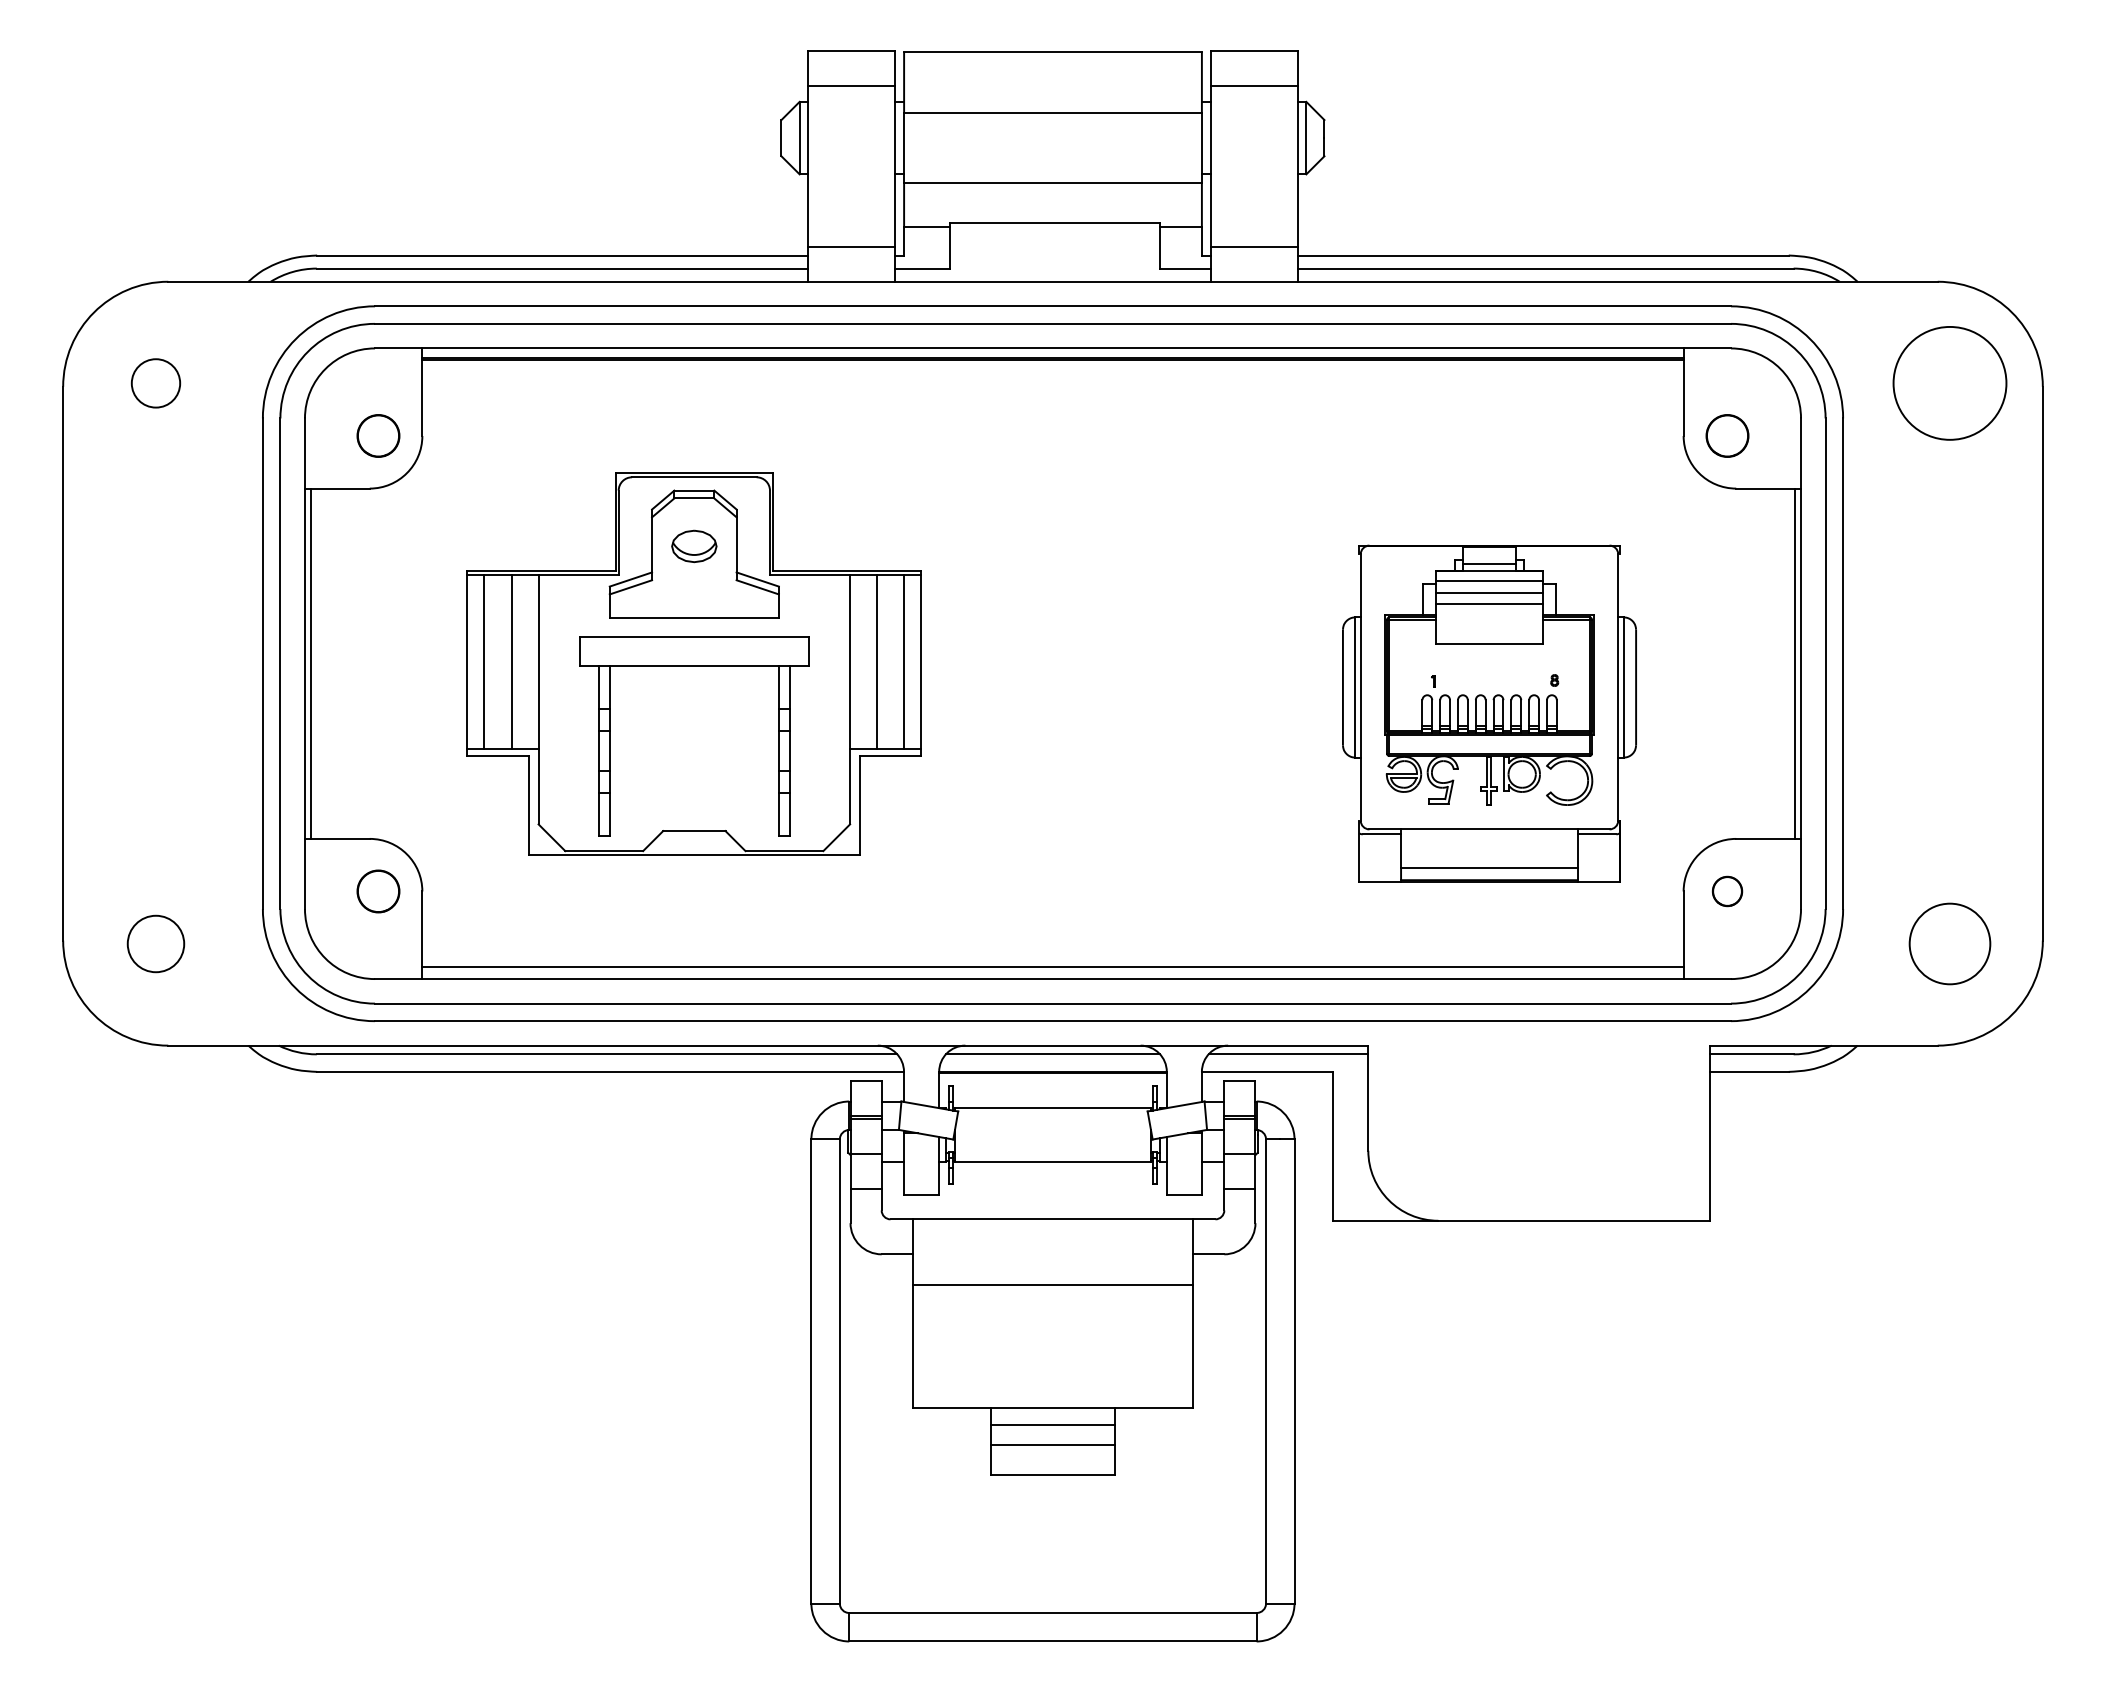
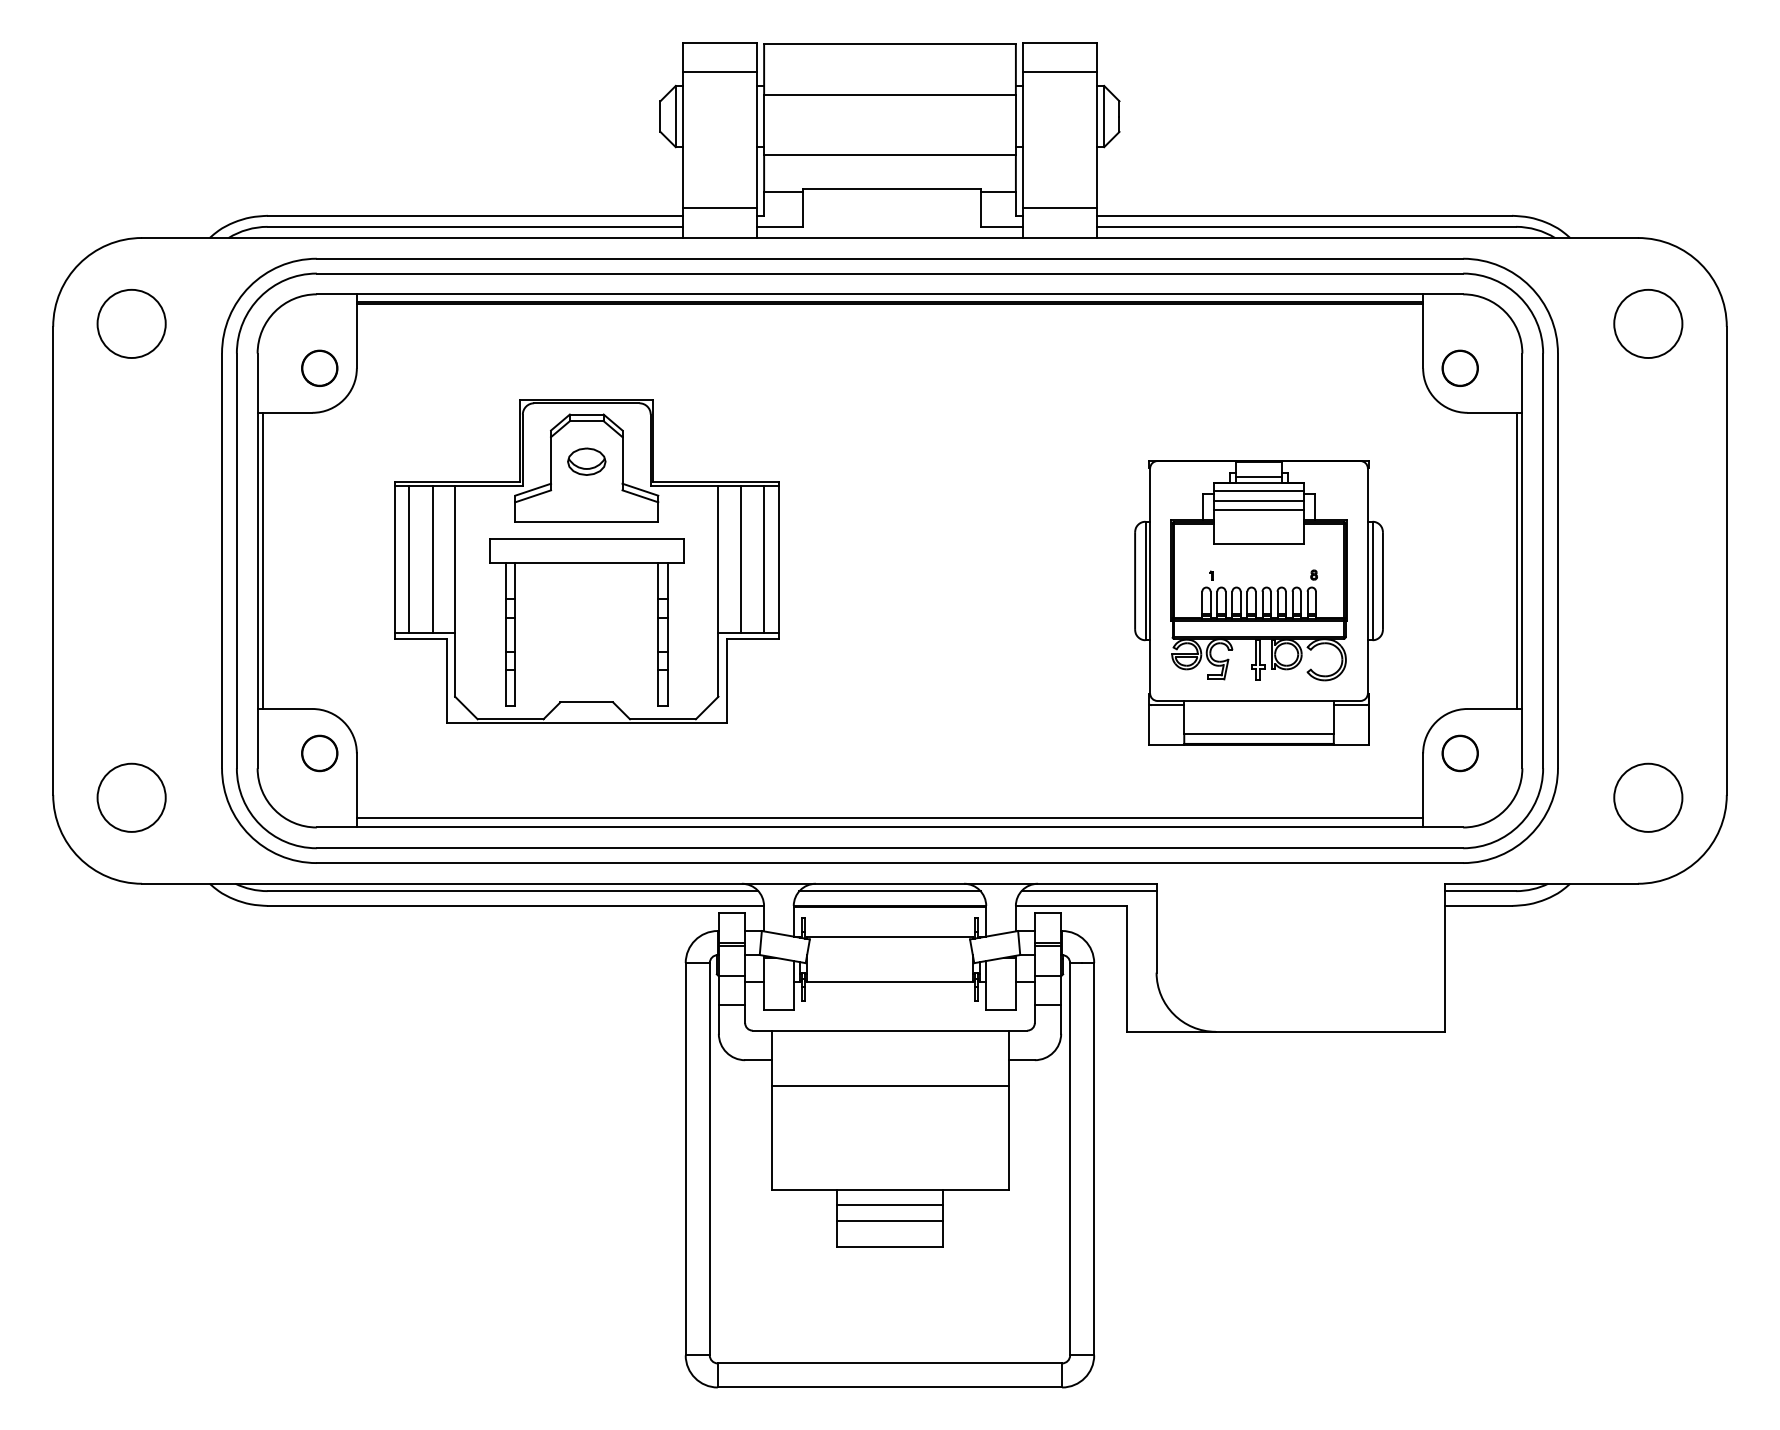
circle: (155, 383) -> (131, 324), size x1.67
circle: (1949, 383) -> (1647, 324), size x0.71
circle: (1727, 891) -> (1460, 753), size x1.43
circle: (155, 943) -> (131, 797), size x1.43

